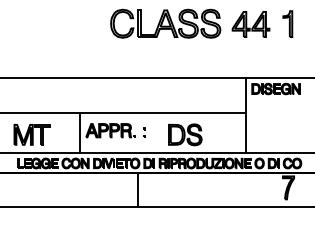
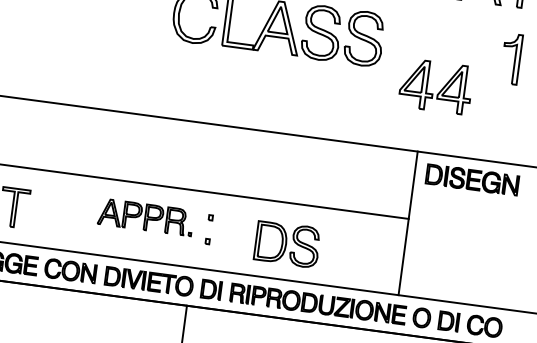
part: (250, 24) -> (435, 86), moved
part: (144, 132) -> (210, 229), size x1.6
line: (79, 133) -> (85, 214), removed

